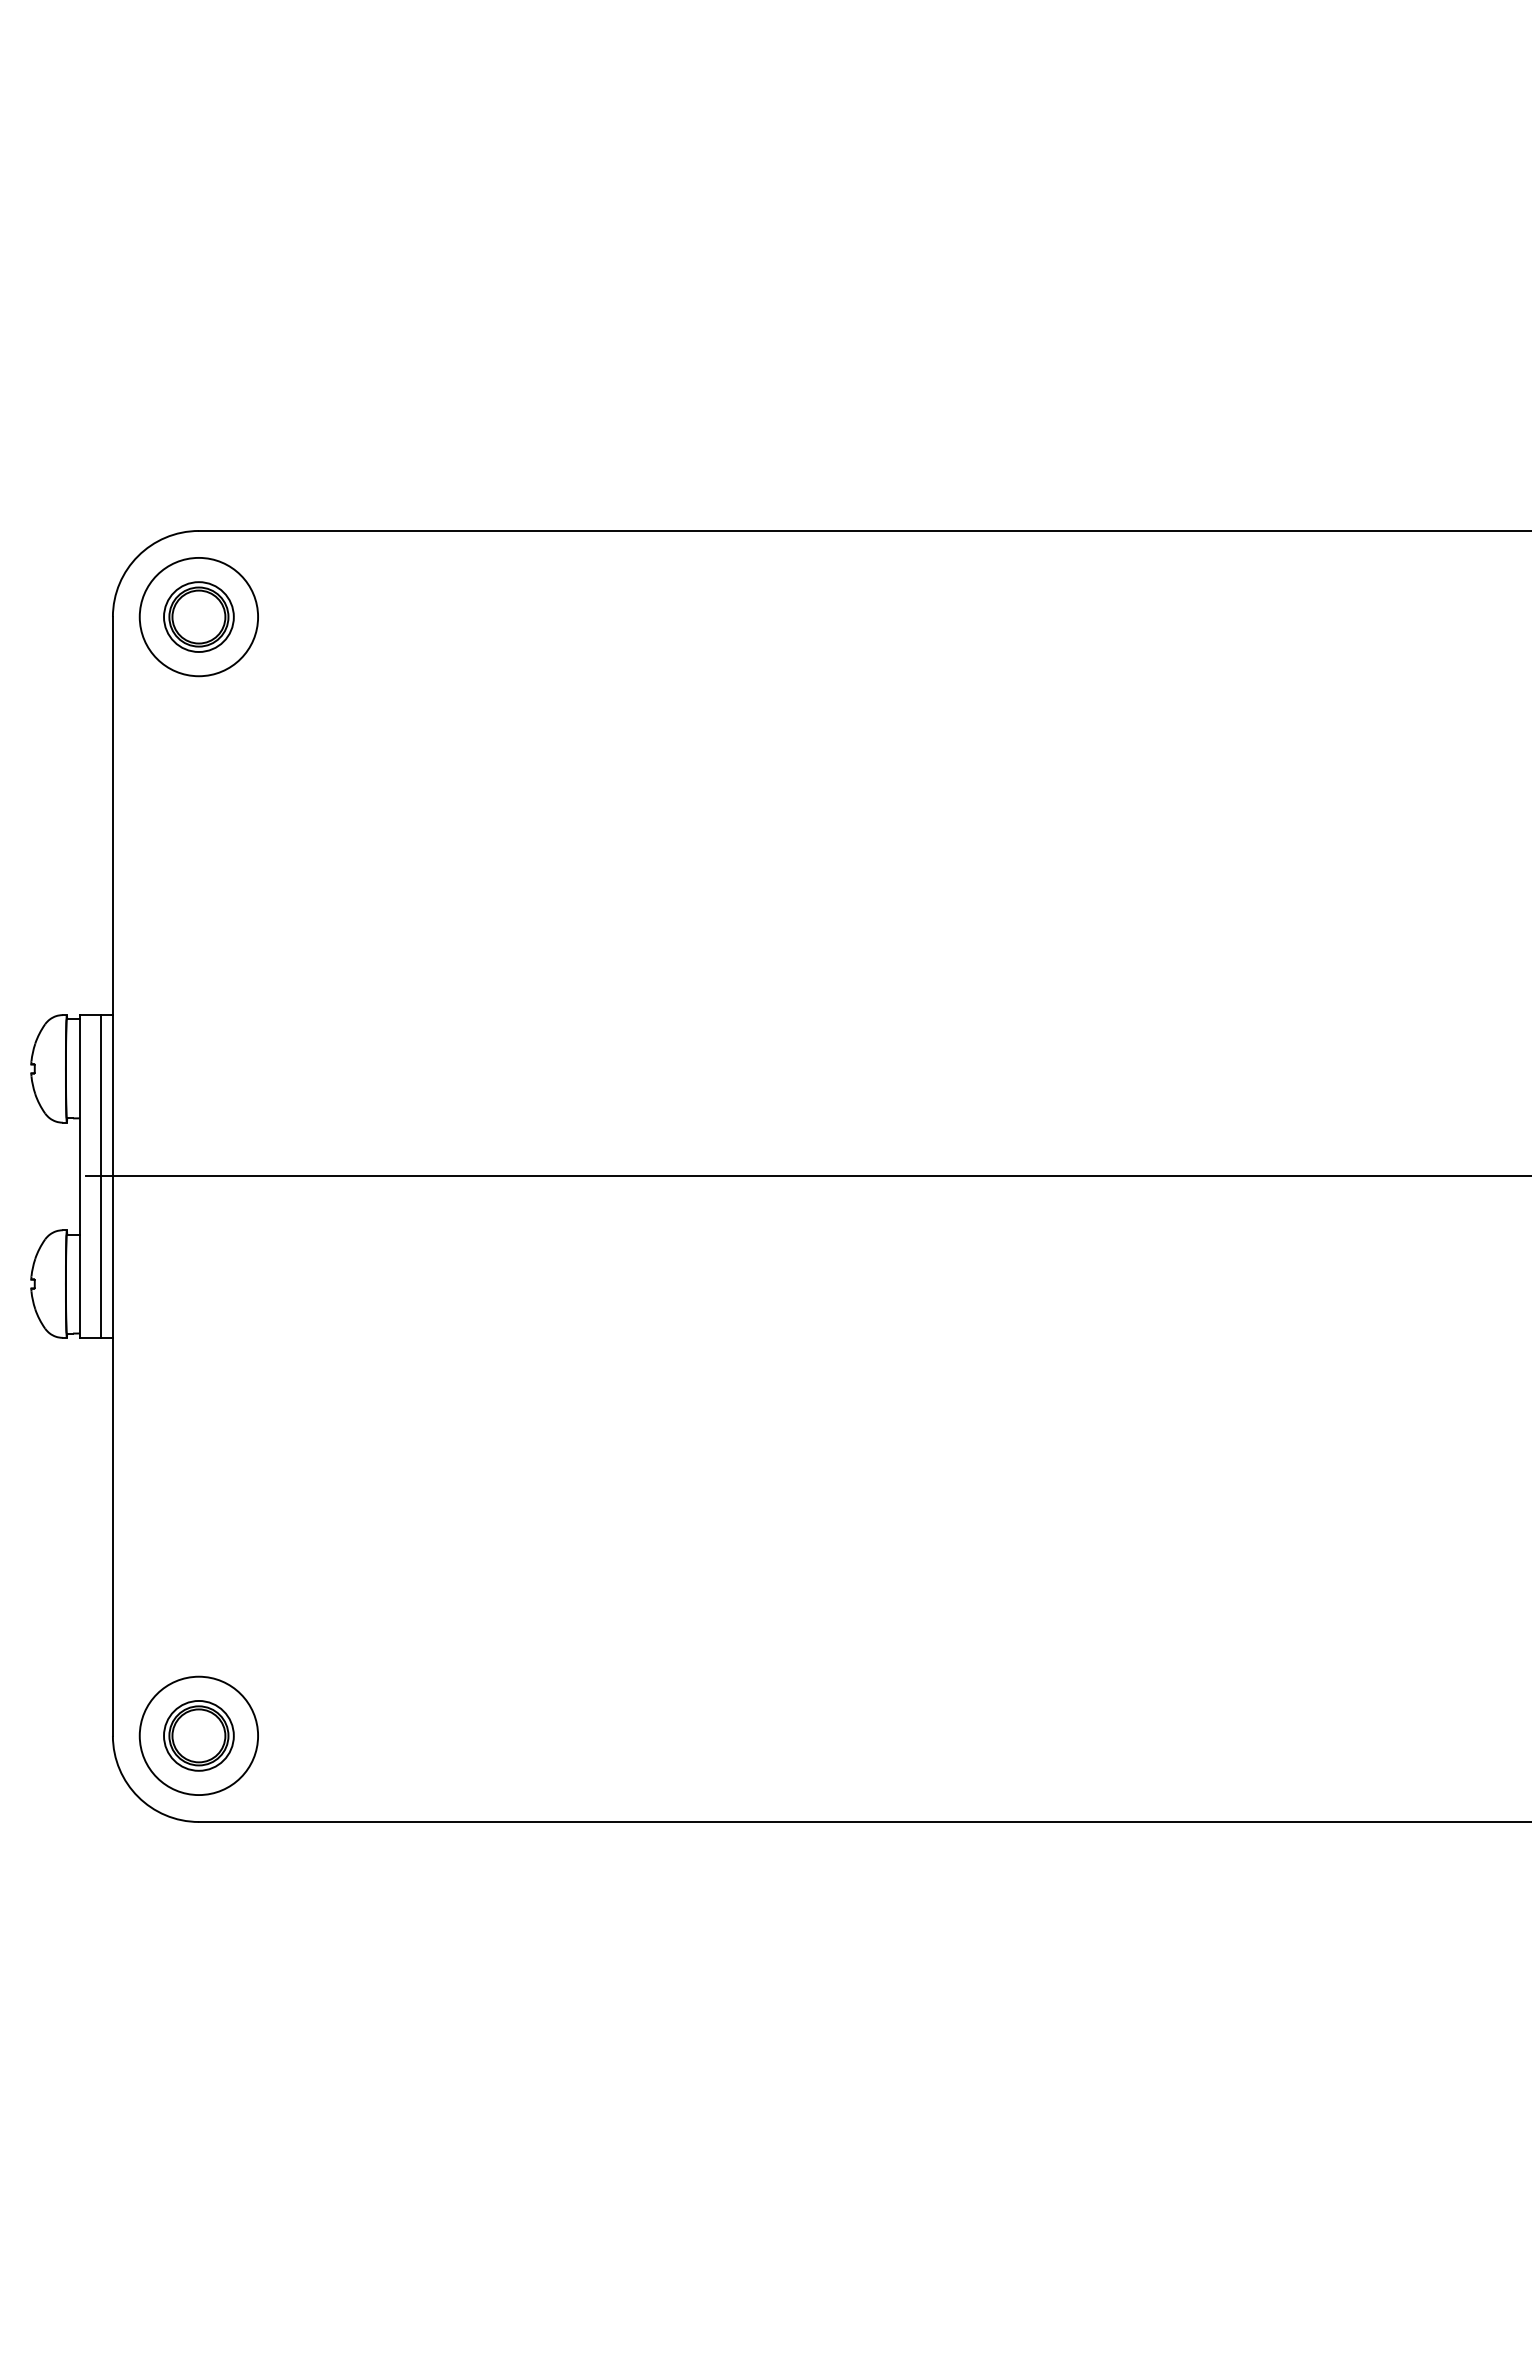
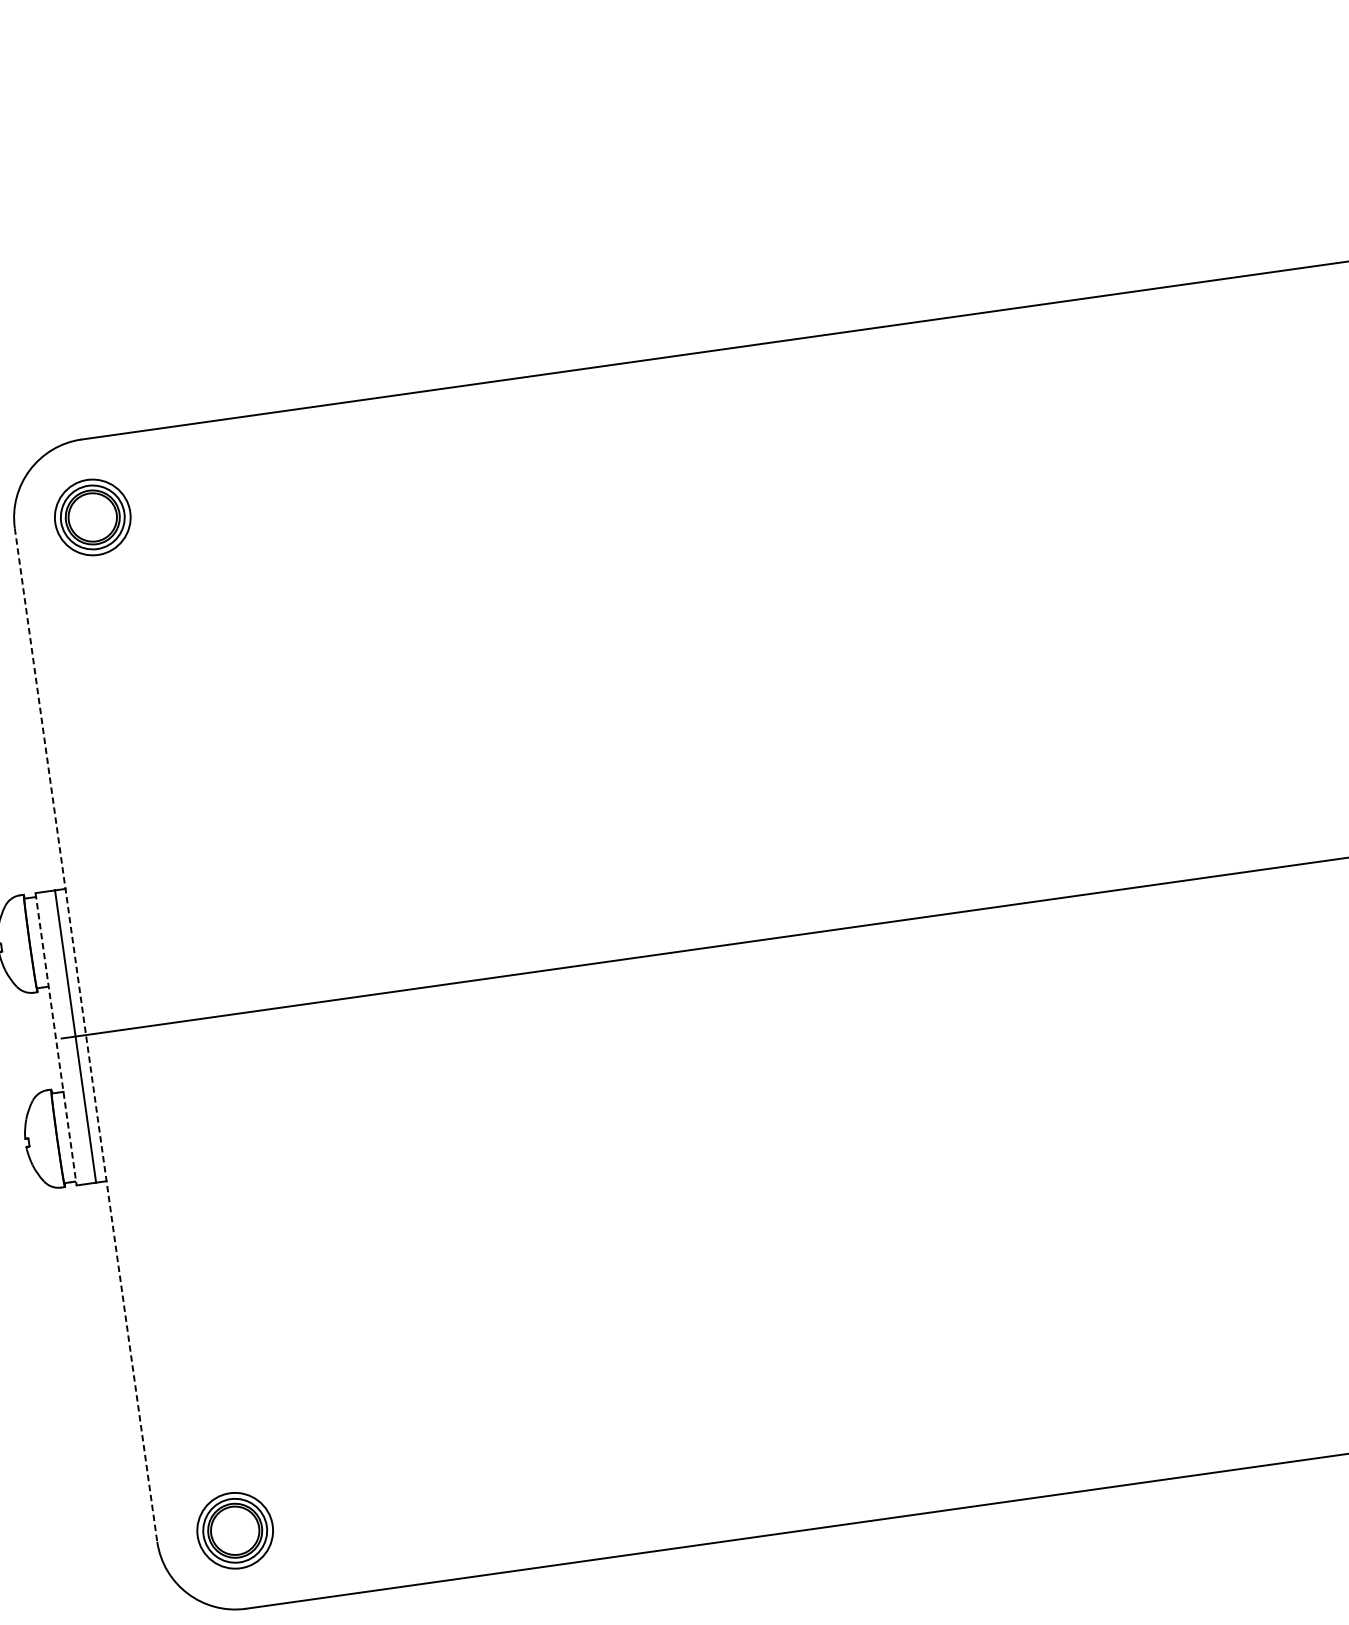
circle: (198, 616) -> (92, 517), size x0.7
line: (79, 1176) -> (55, 1039), solid -> dashed
line: (112, 1176) -> (85, 1035), solid -> dashed
circle: (198, 1735) -> (234, 1530), size x0.7

